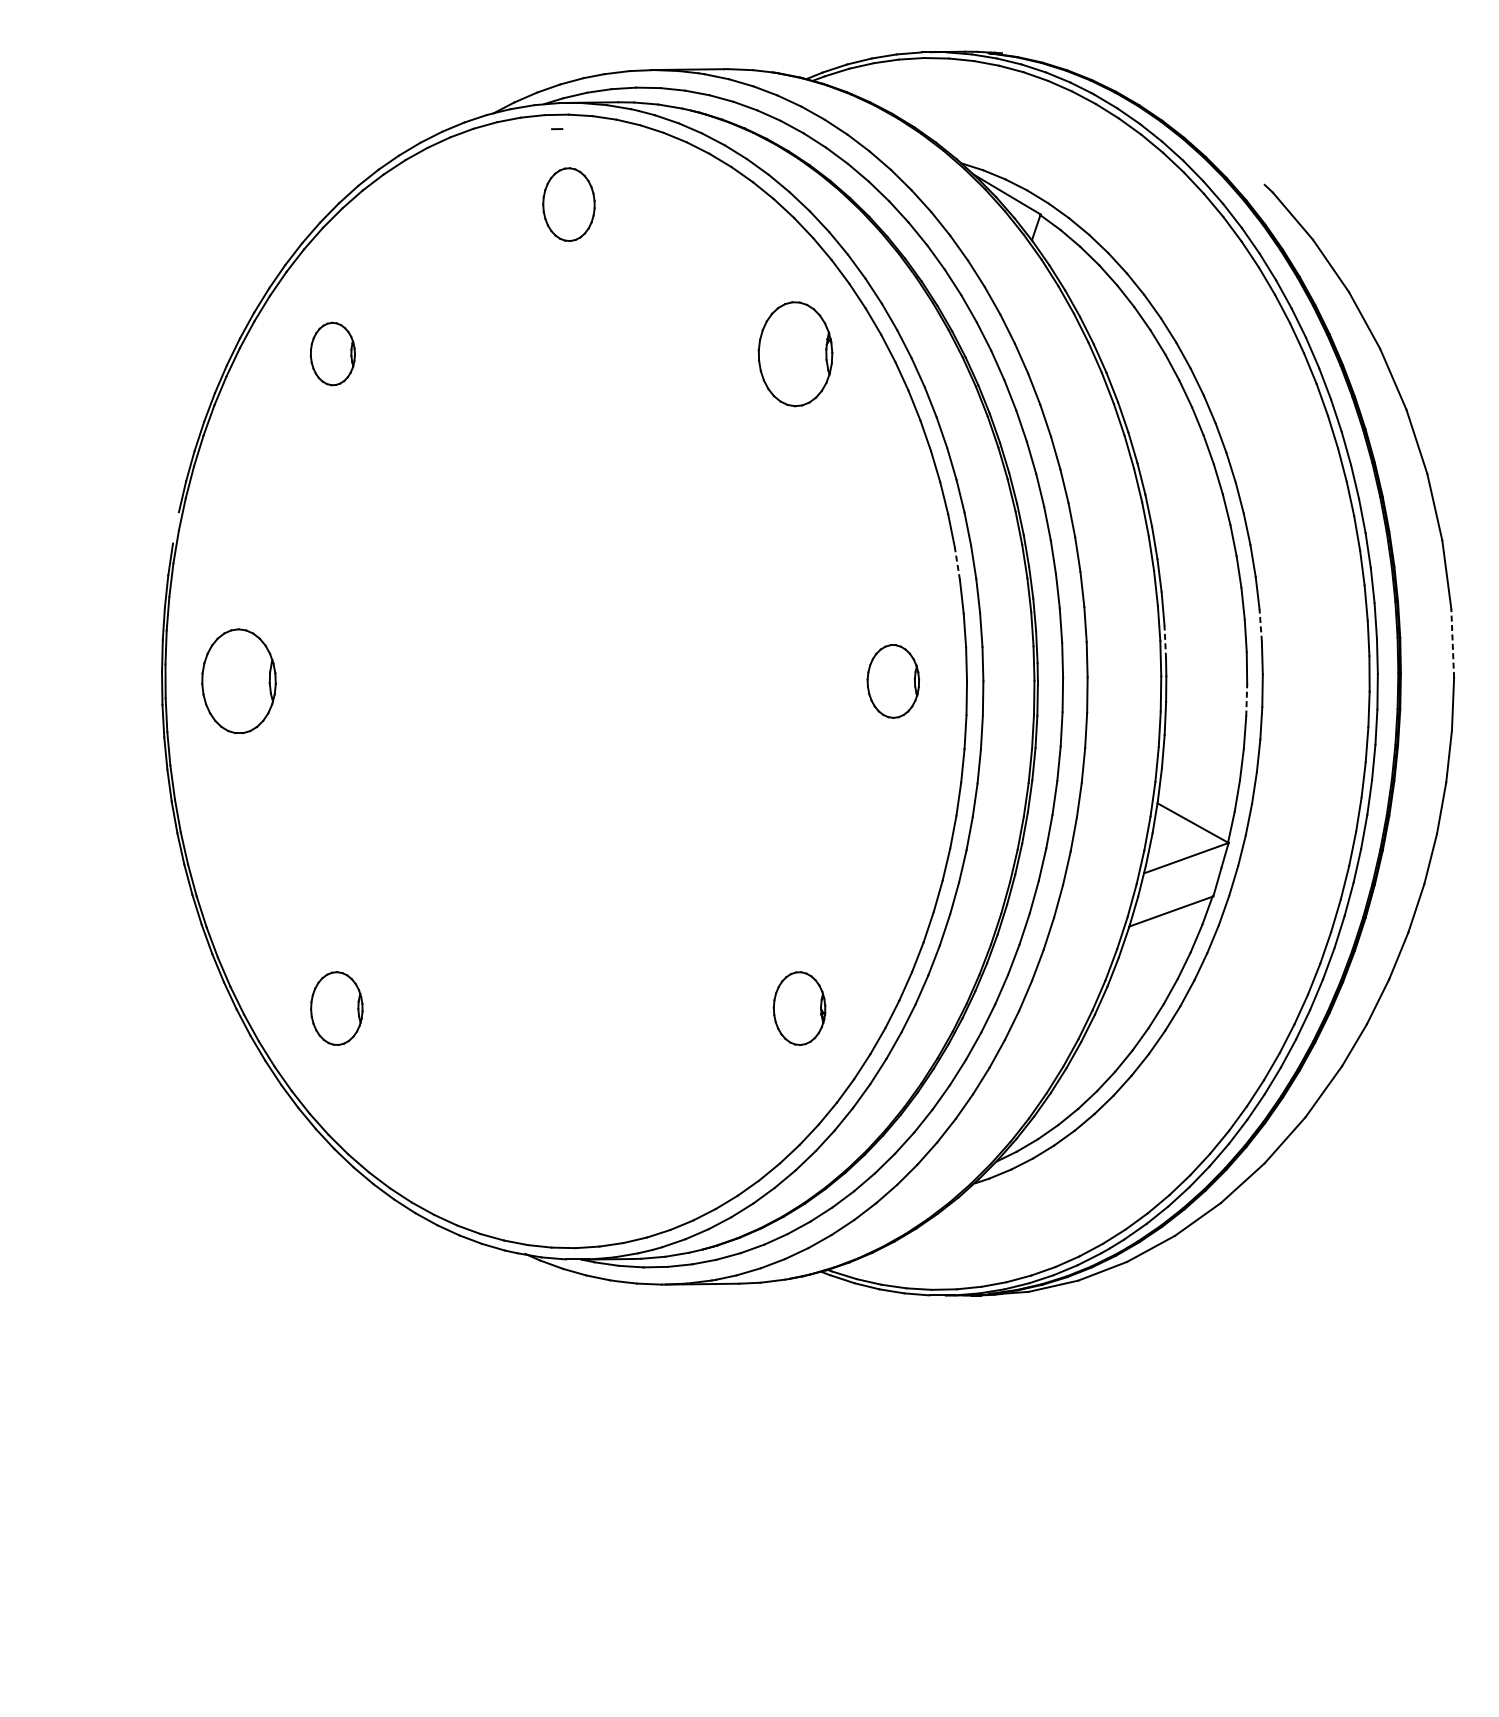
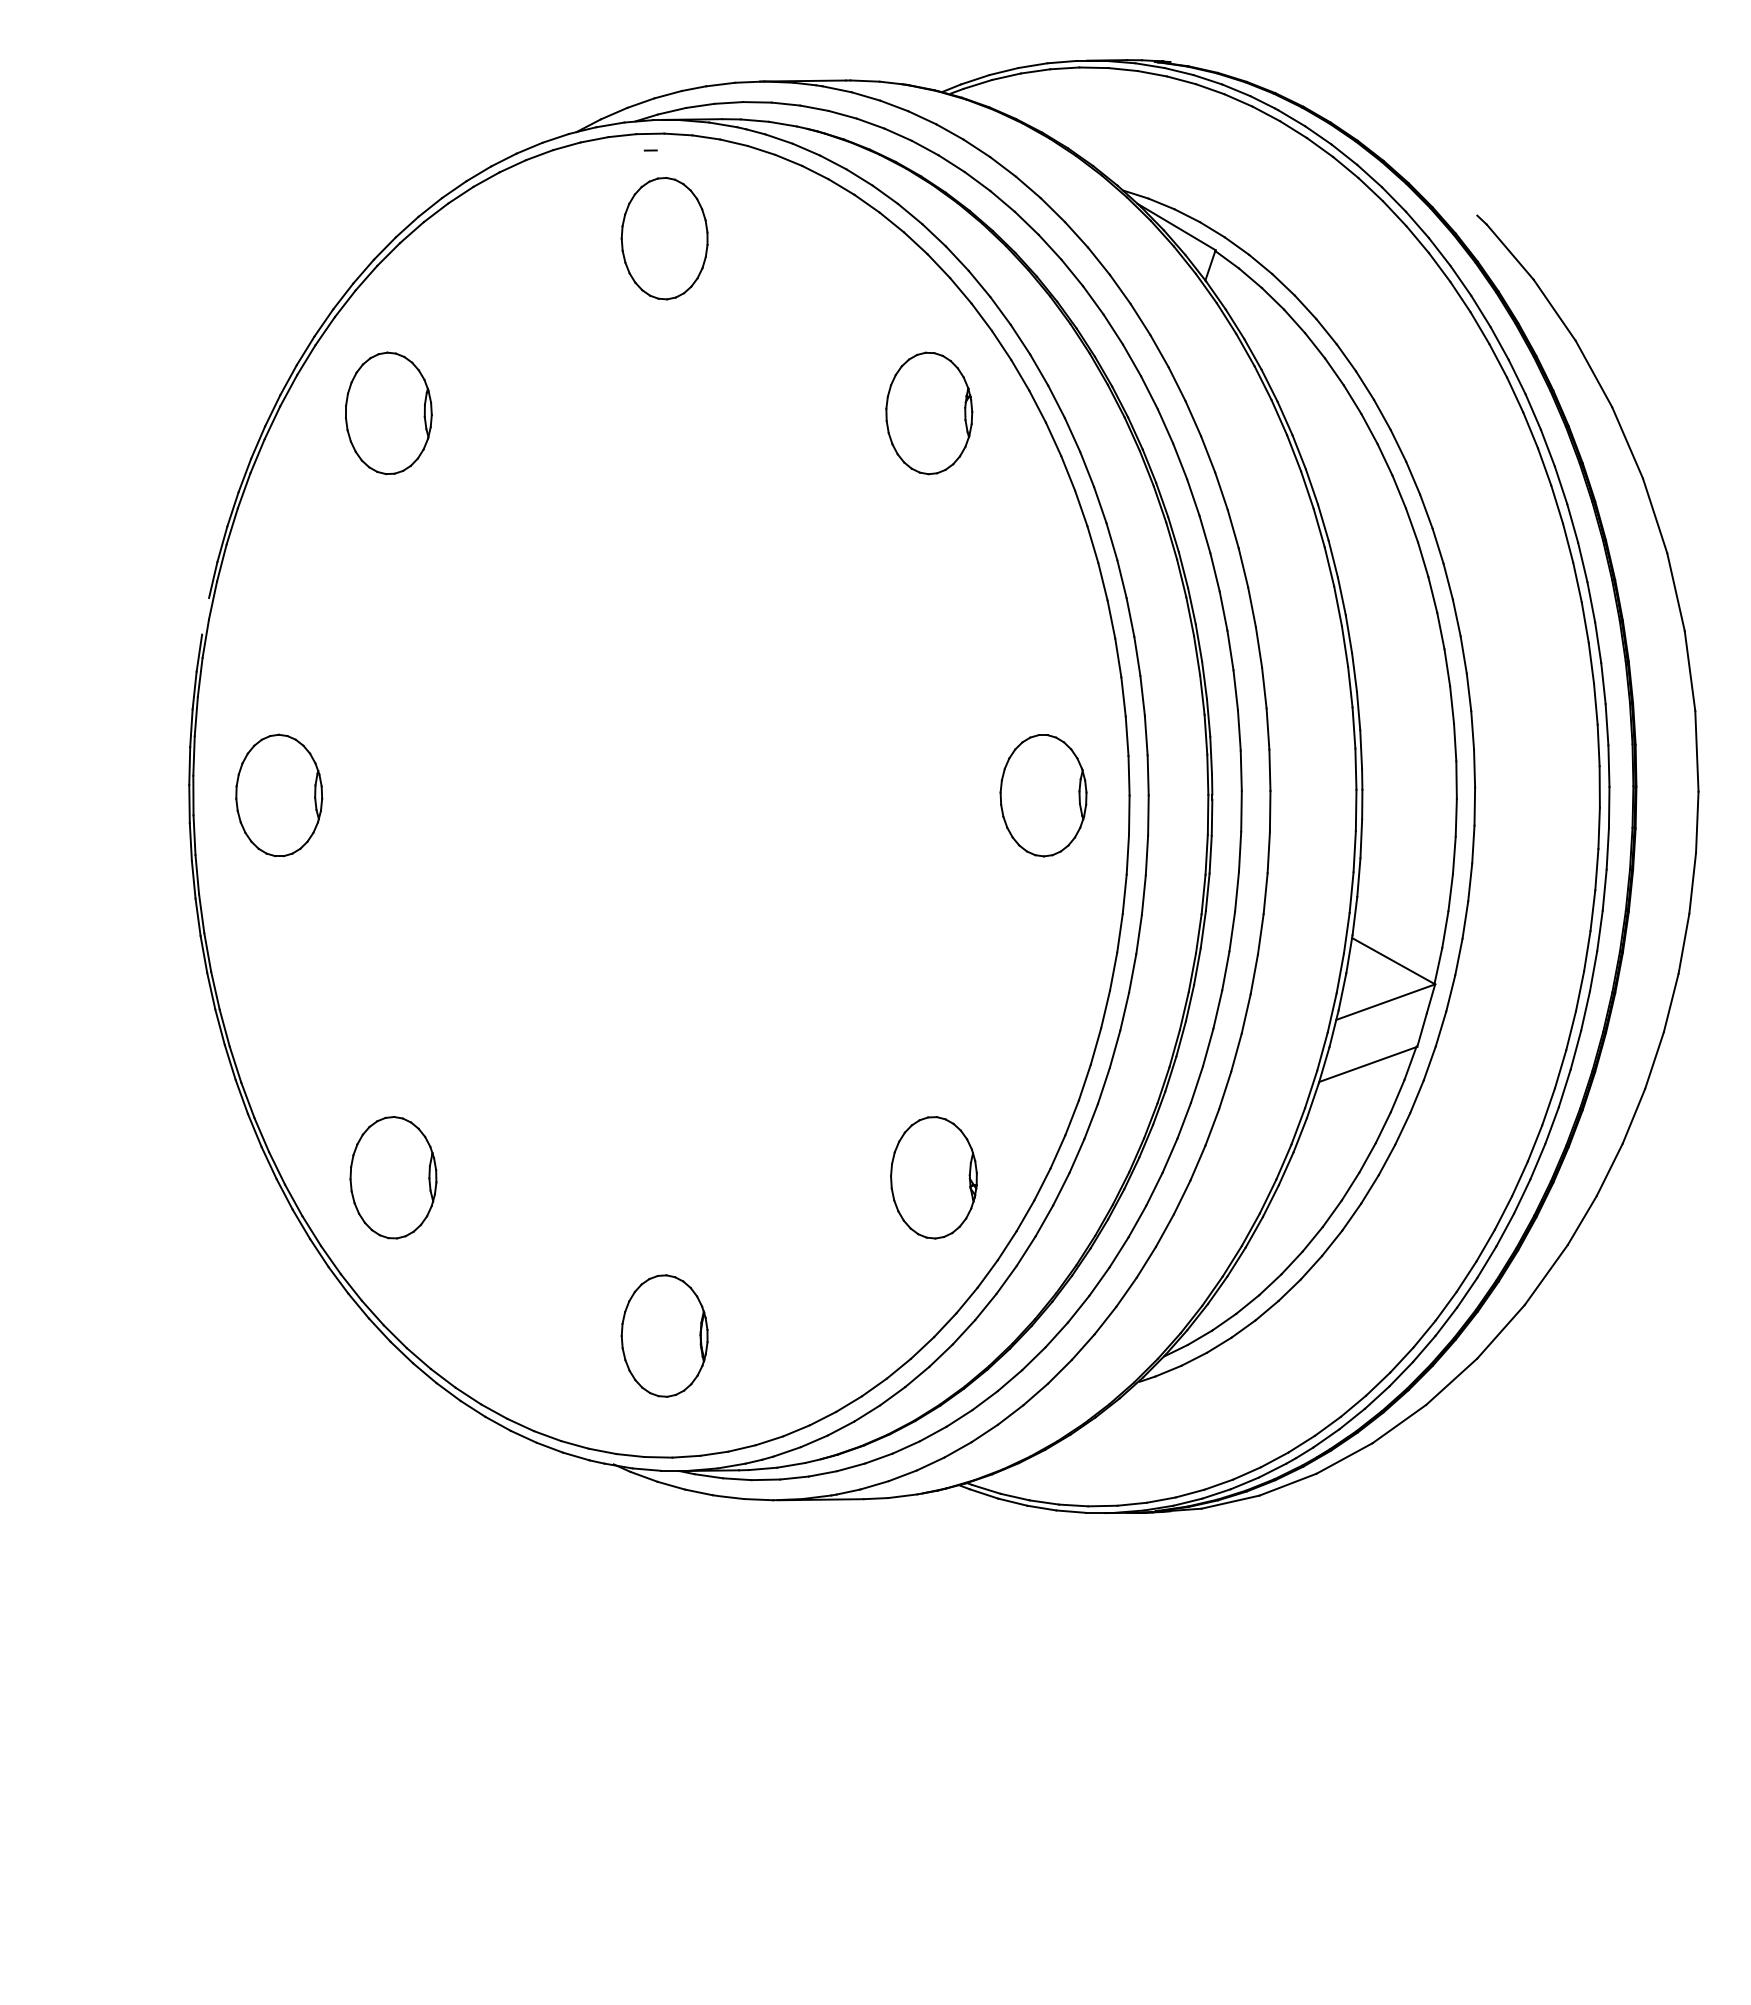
part: (568, 204) -> (664, 238), size x1.43
part: (332, 353) -> (388, 412), size x1.67
line: (957, 564) -> (1118, 658), dashed -> solid
line: (1260, 624) -> (1472, 729), dashed -> solid
line: (1165, 641) -> (1361, 749), dashed -> solid
line: (1452, 642) -> (1696, 750), dashed -> solid
part: (893, 681) -> (1043, 795), size x1.43
line: (1246, 700) -> (1456, 817), dashed -> solid
part: (336, 1008) -> (393, 1177), size x1.43
part: (799, 1008) -> (933, 1177), size x1.43
part: (568, 1143) -> (664, 1335), added

